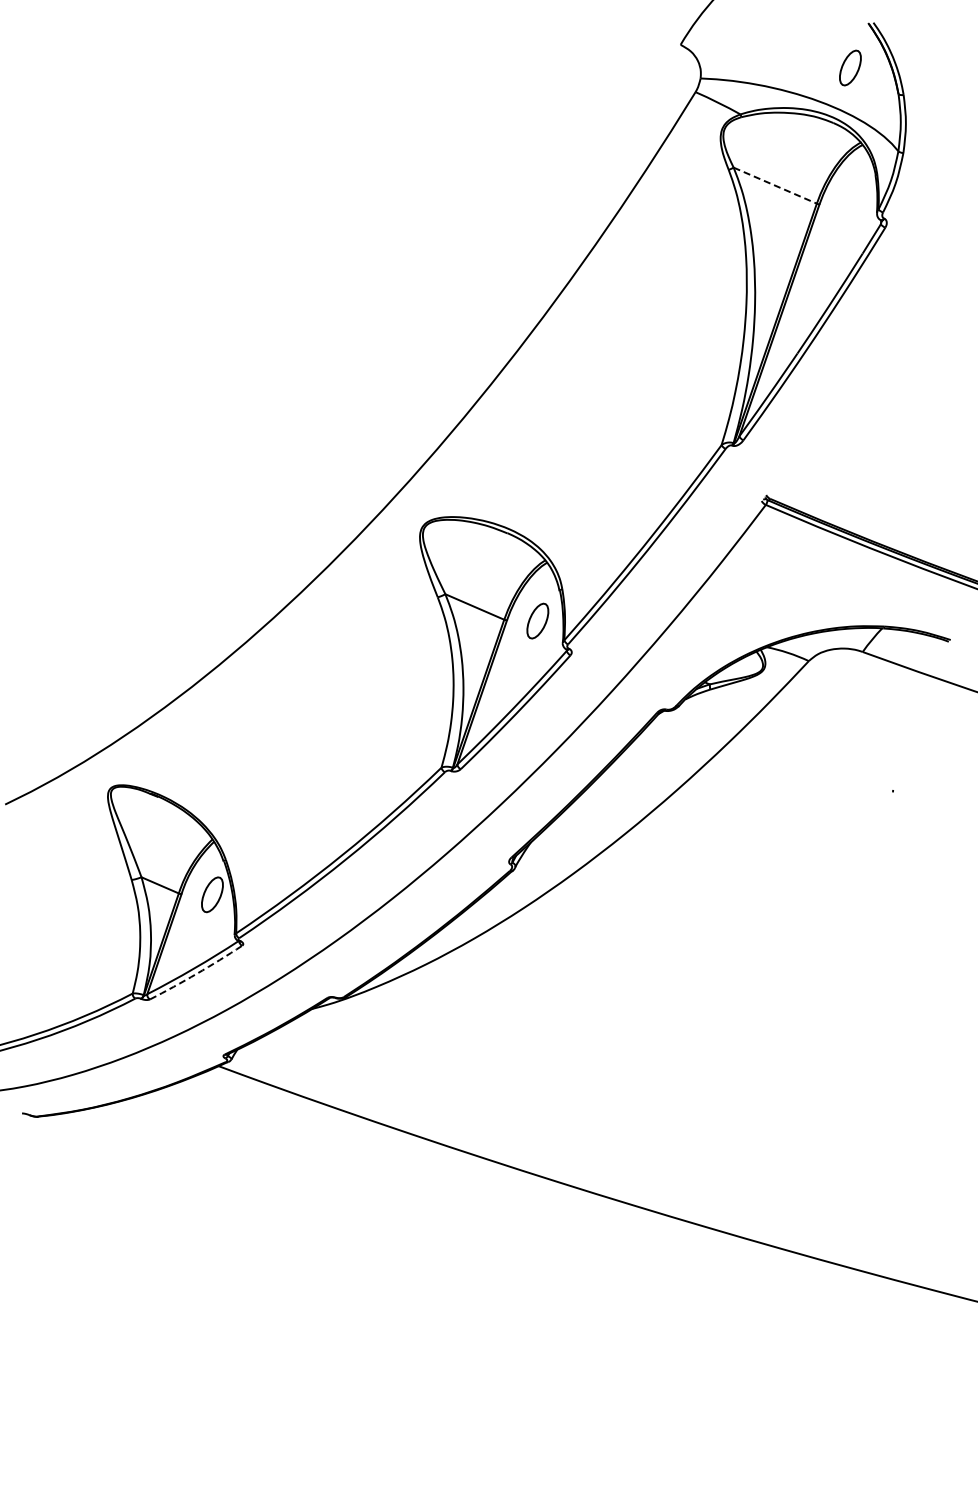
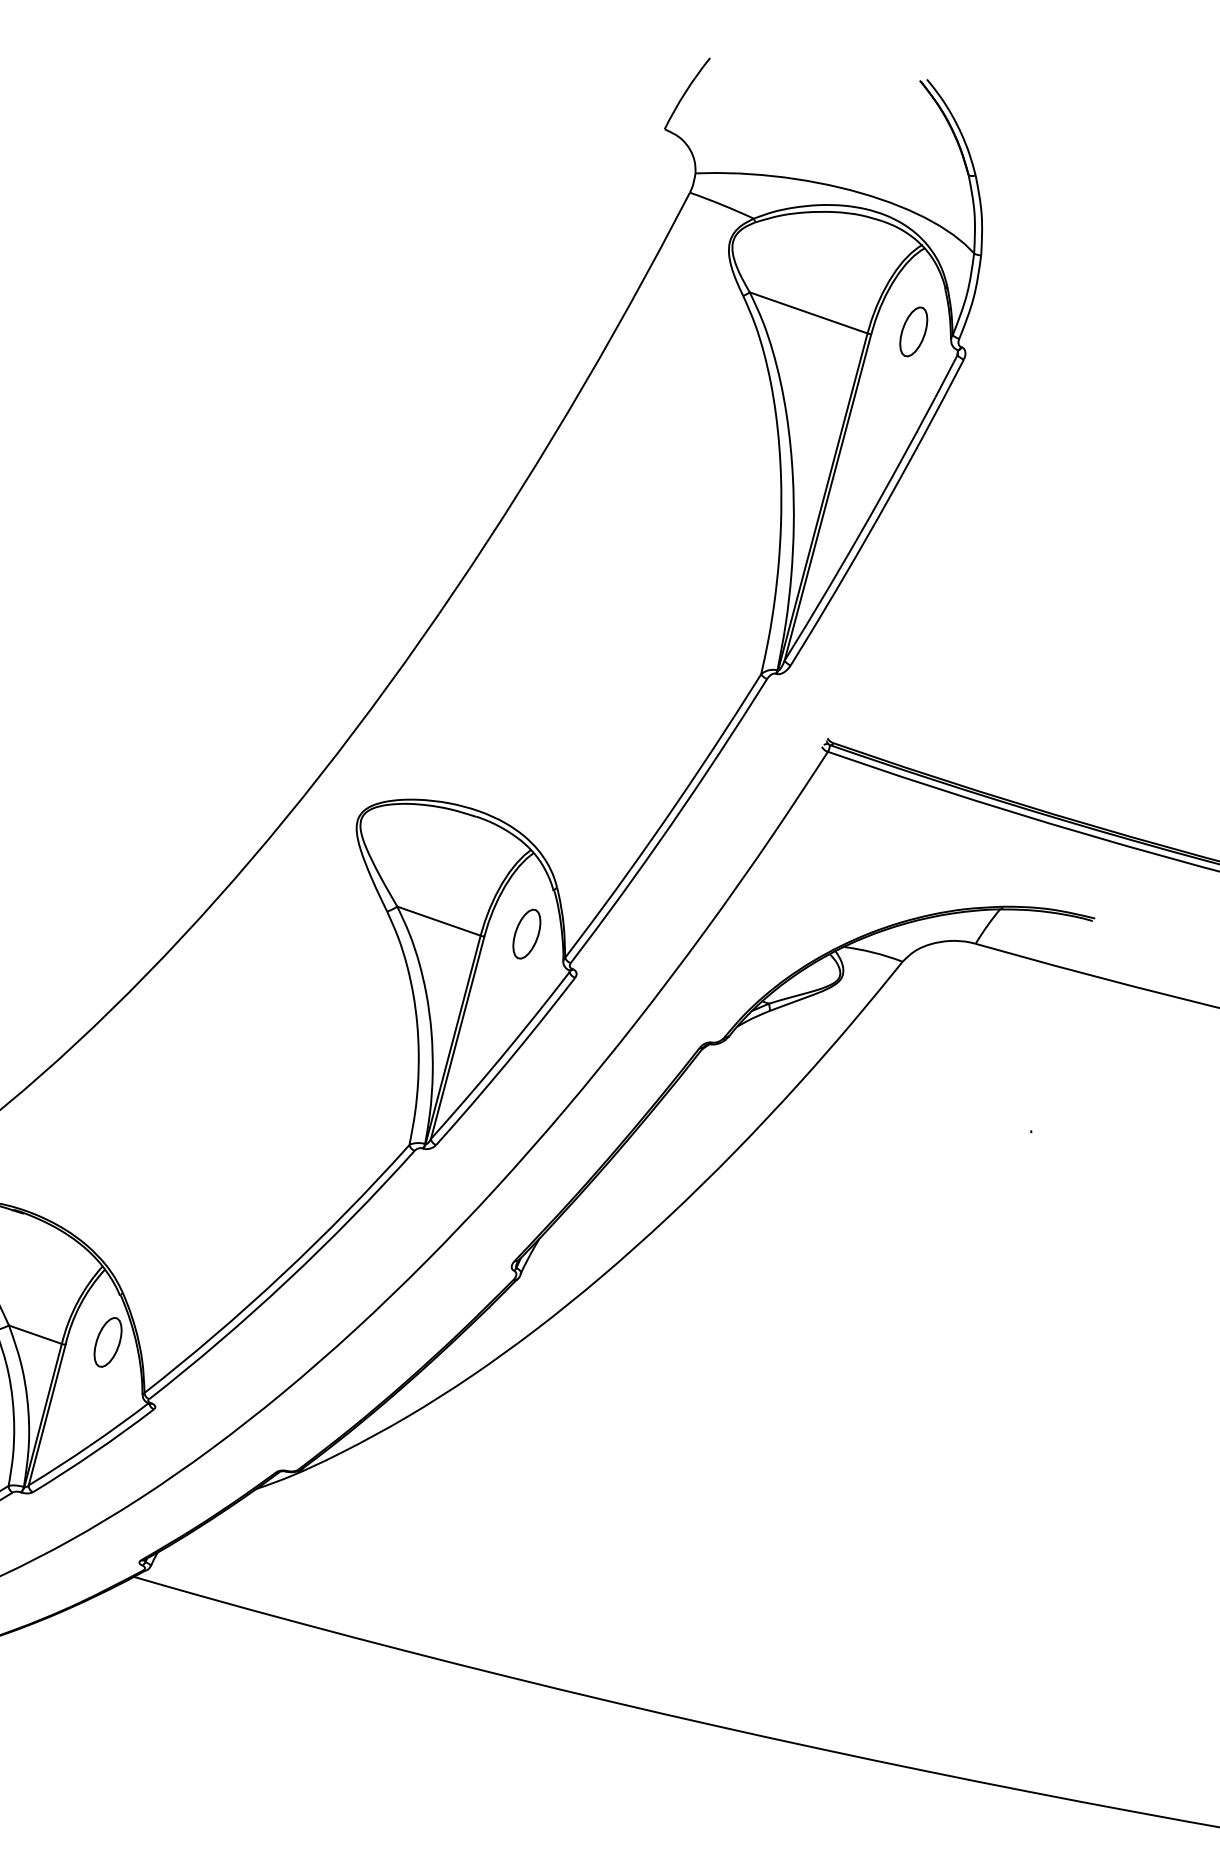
part: (850, 67) -> (913, 331), moved
line: (775, 185) -> (808, 312), dashed -> solid
arc: (196, 973) -> (94, 1451), dashed -> solid

